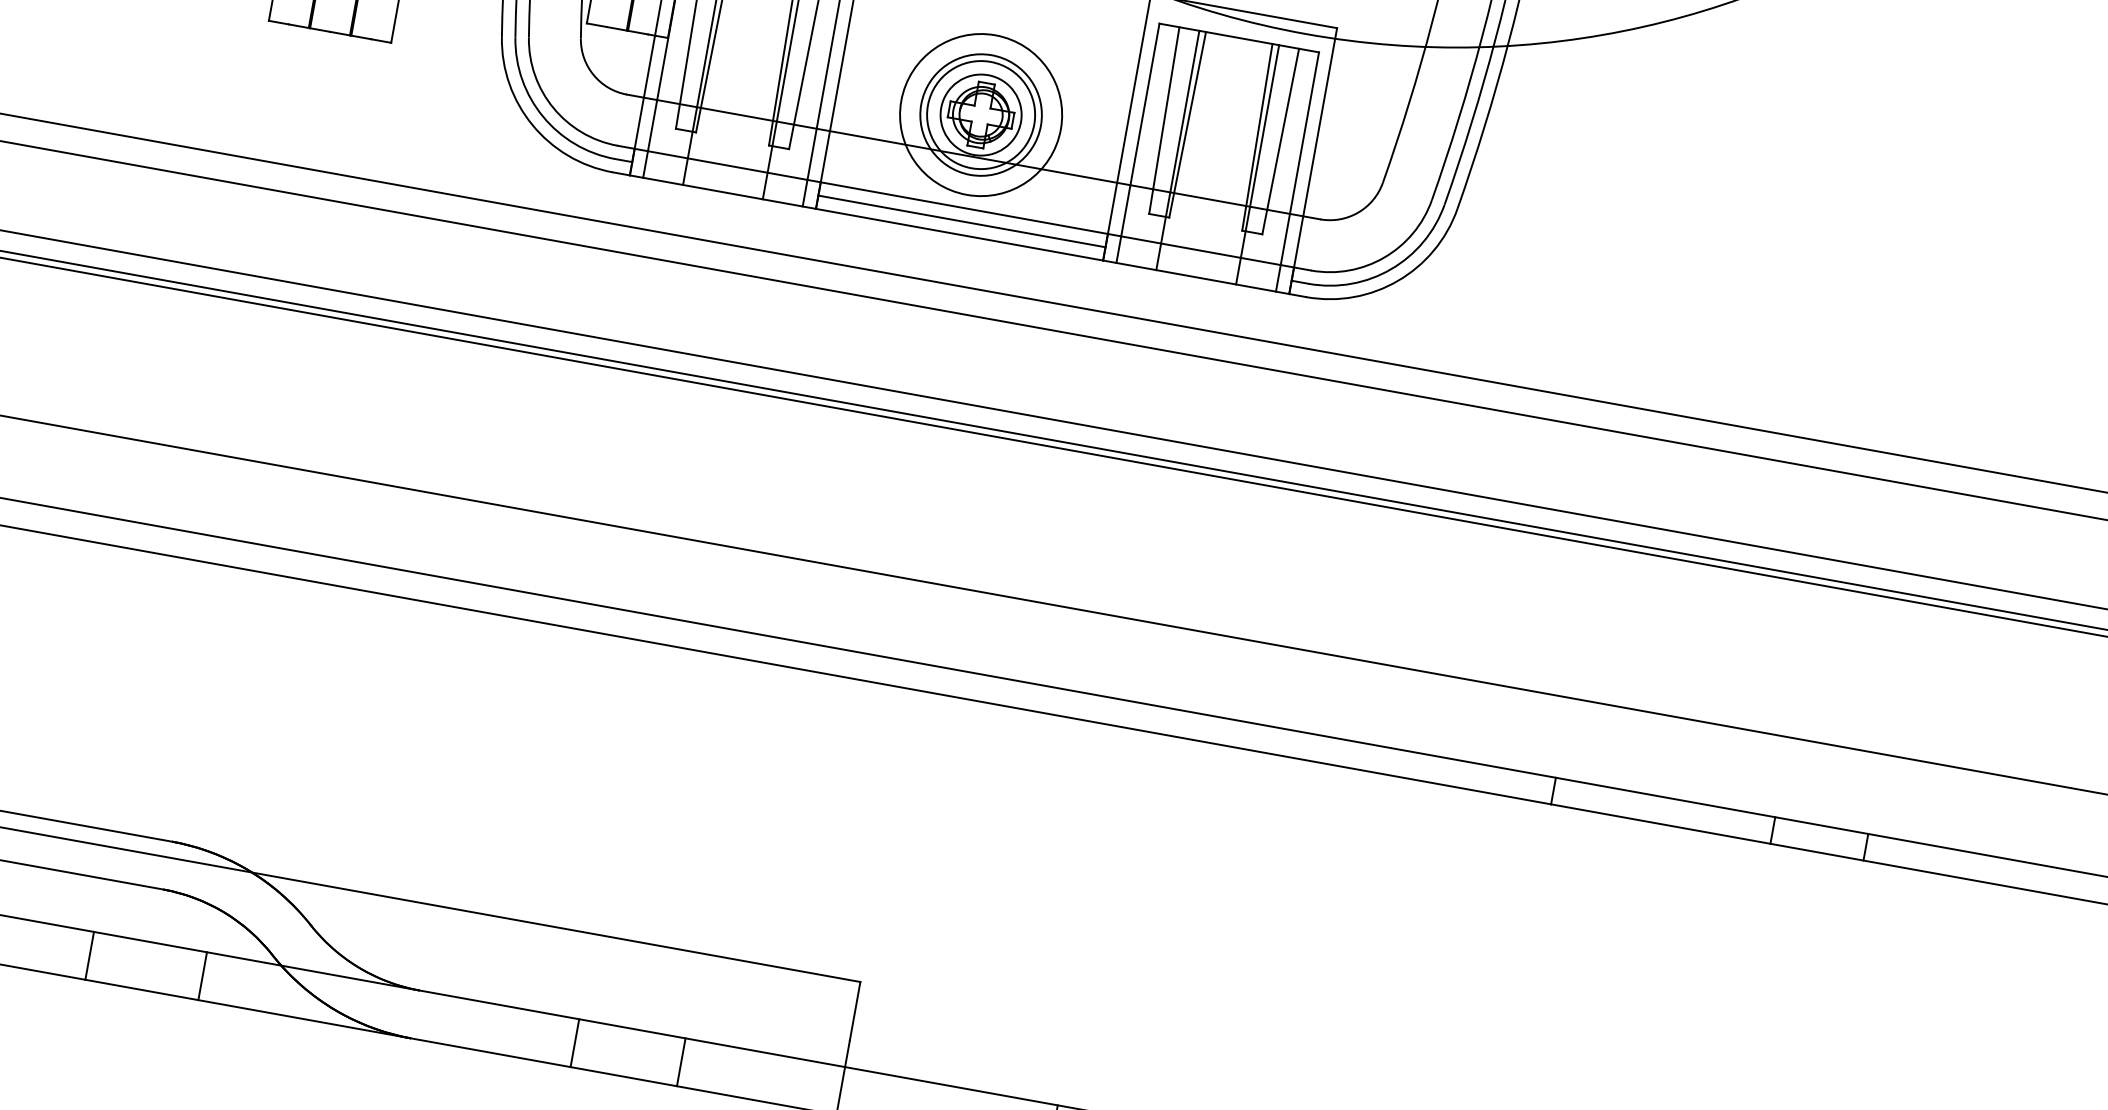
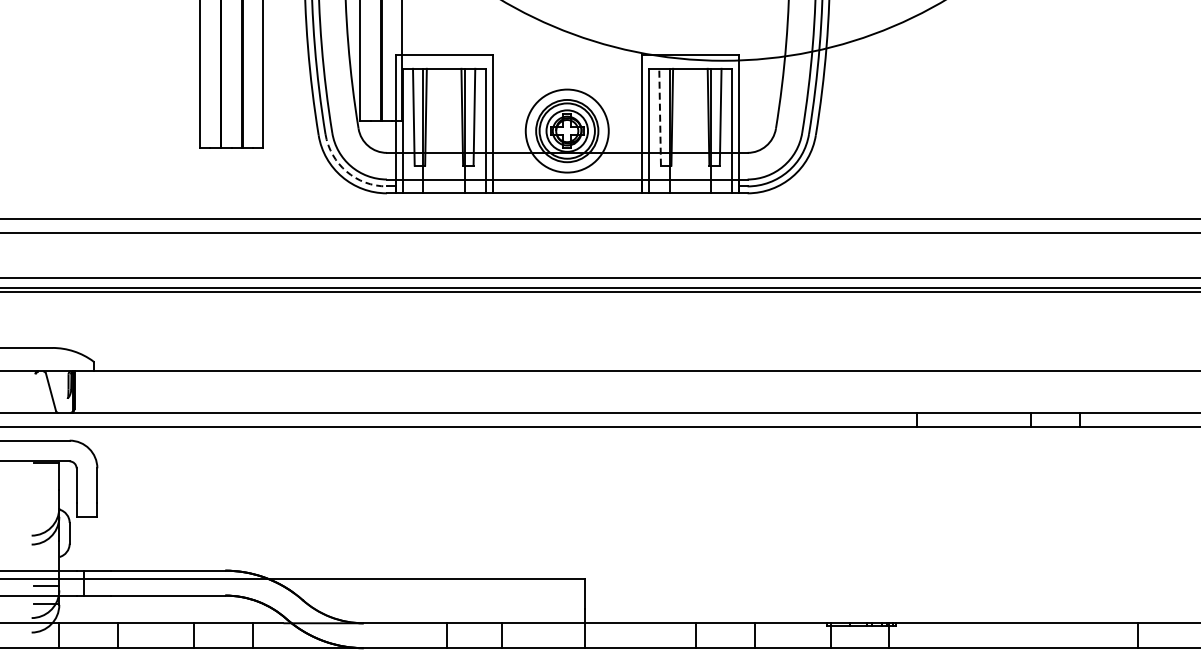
arc: (542, 116) -> (346, 171), solid -> dashed
line: (1165, 119) -> (660, 116), solid -> dashed
line: (960, 221) -> (566, 186), removed

